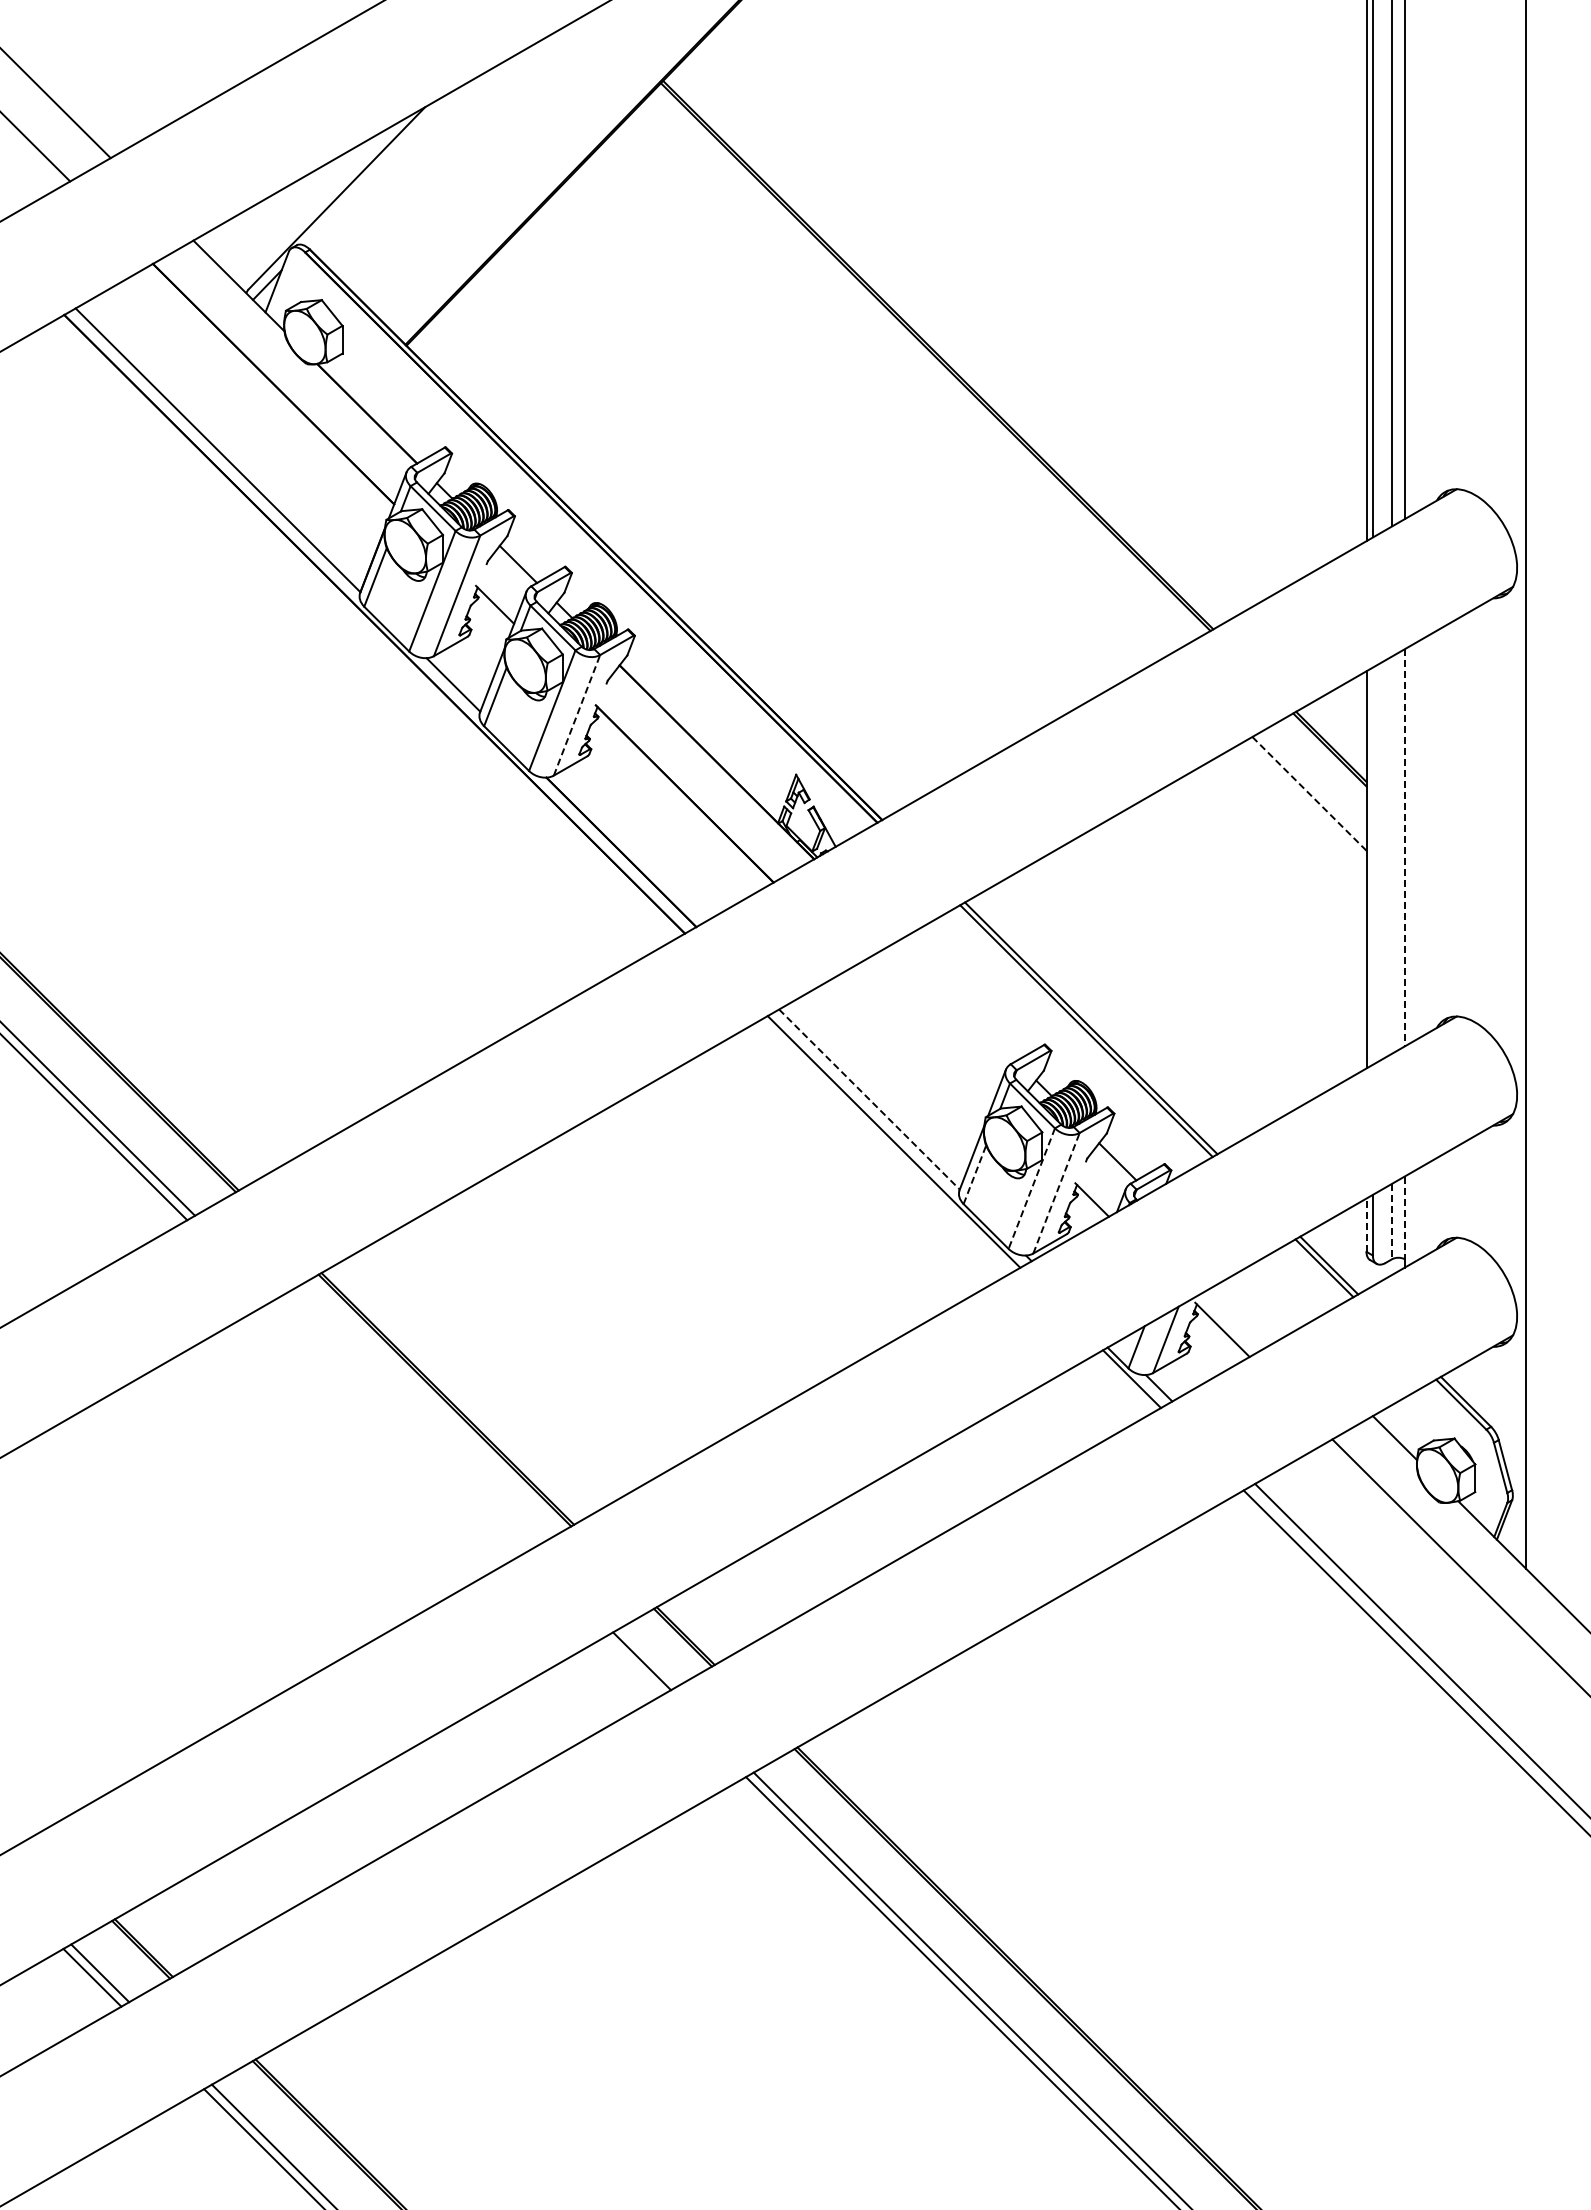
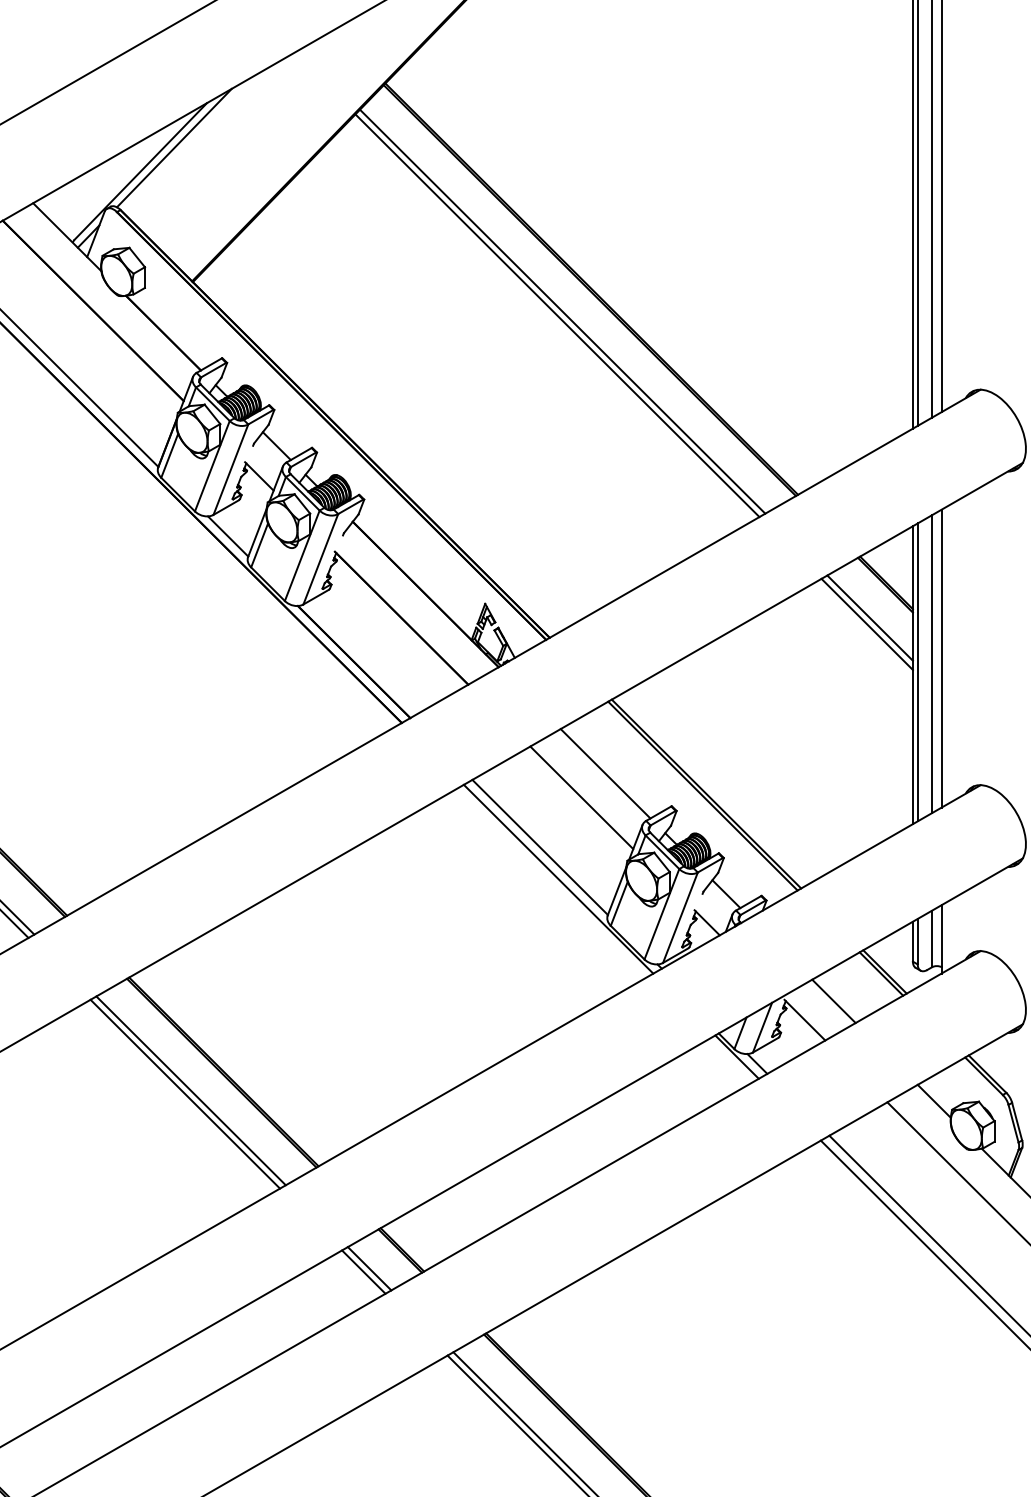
line: (381, 167) -> (174, 148), added
line: (899, 384) -> (562, 311), added
line: (892, 390) -> (557, 315), added
line: (577, 715) -> (321, 559), dashed -> solid
line: (1309, 793) -> (870, 617), dashed -> solid
line: (1305, 801) -> (867, 623), added
line: (1404, 847) -> (941, 658), dashed -> solid
line: (1392, 854) -> (932, 663), added
line: (1372, 865) -> (917, 671), added
line: (956, 1000) -> (605, 773), added
line: (924, 1033) -> (581, 797), added
line: (869, 1099) -> (540, 847), dashed -> solid
line: (975, 1174) -> (619, 903), dashed -> solid
line: (1031, 1188) -> (661, 914), dashed -> solid
line: (1056, 1193) -> (680, 917), dashed -> solid
line: (1404, 1218) -> (941, 936), dashed -> solid
line: (1392, 1221) -> (932, 938), dashed -> solid
line: (1366, 1225) -> (912, 941), dashed -> solid
line: (1261, 1304) -> (834, 1001), added
line: (403, 1423) -> (190, 1090), added
line: (396, 1428) -> (185, 1094), added
line: (634, 1665) -> (363, 1271), added

